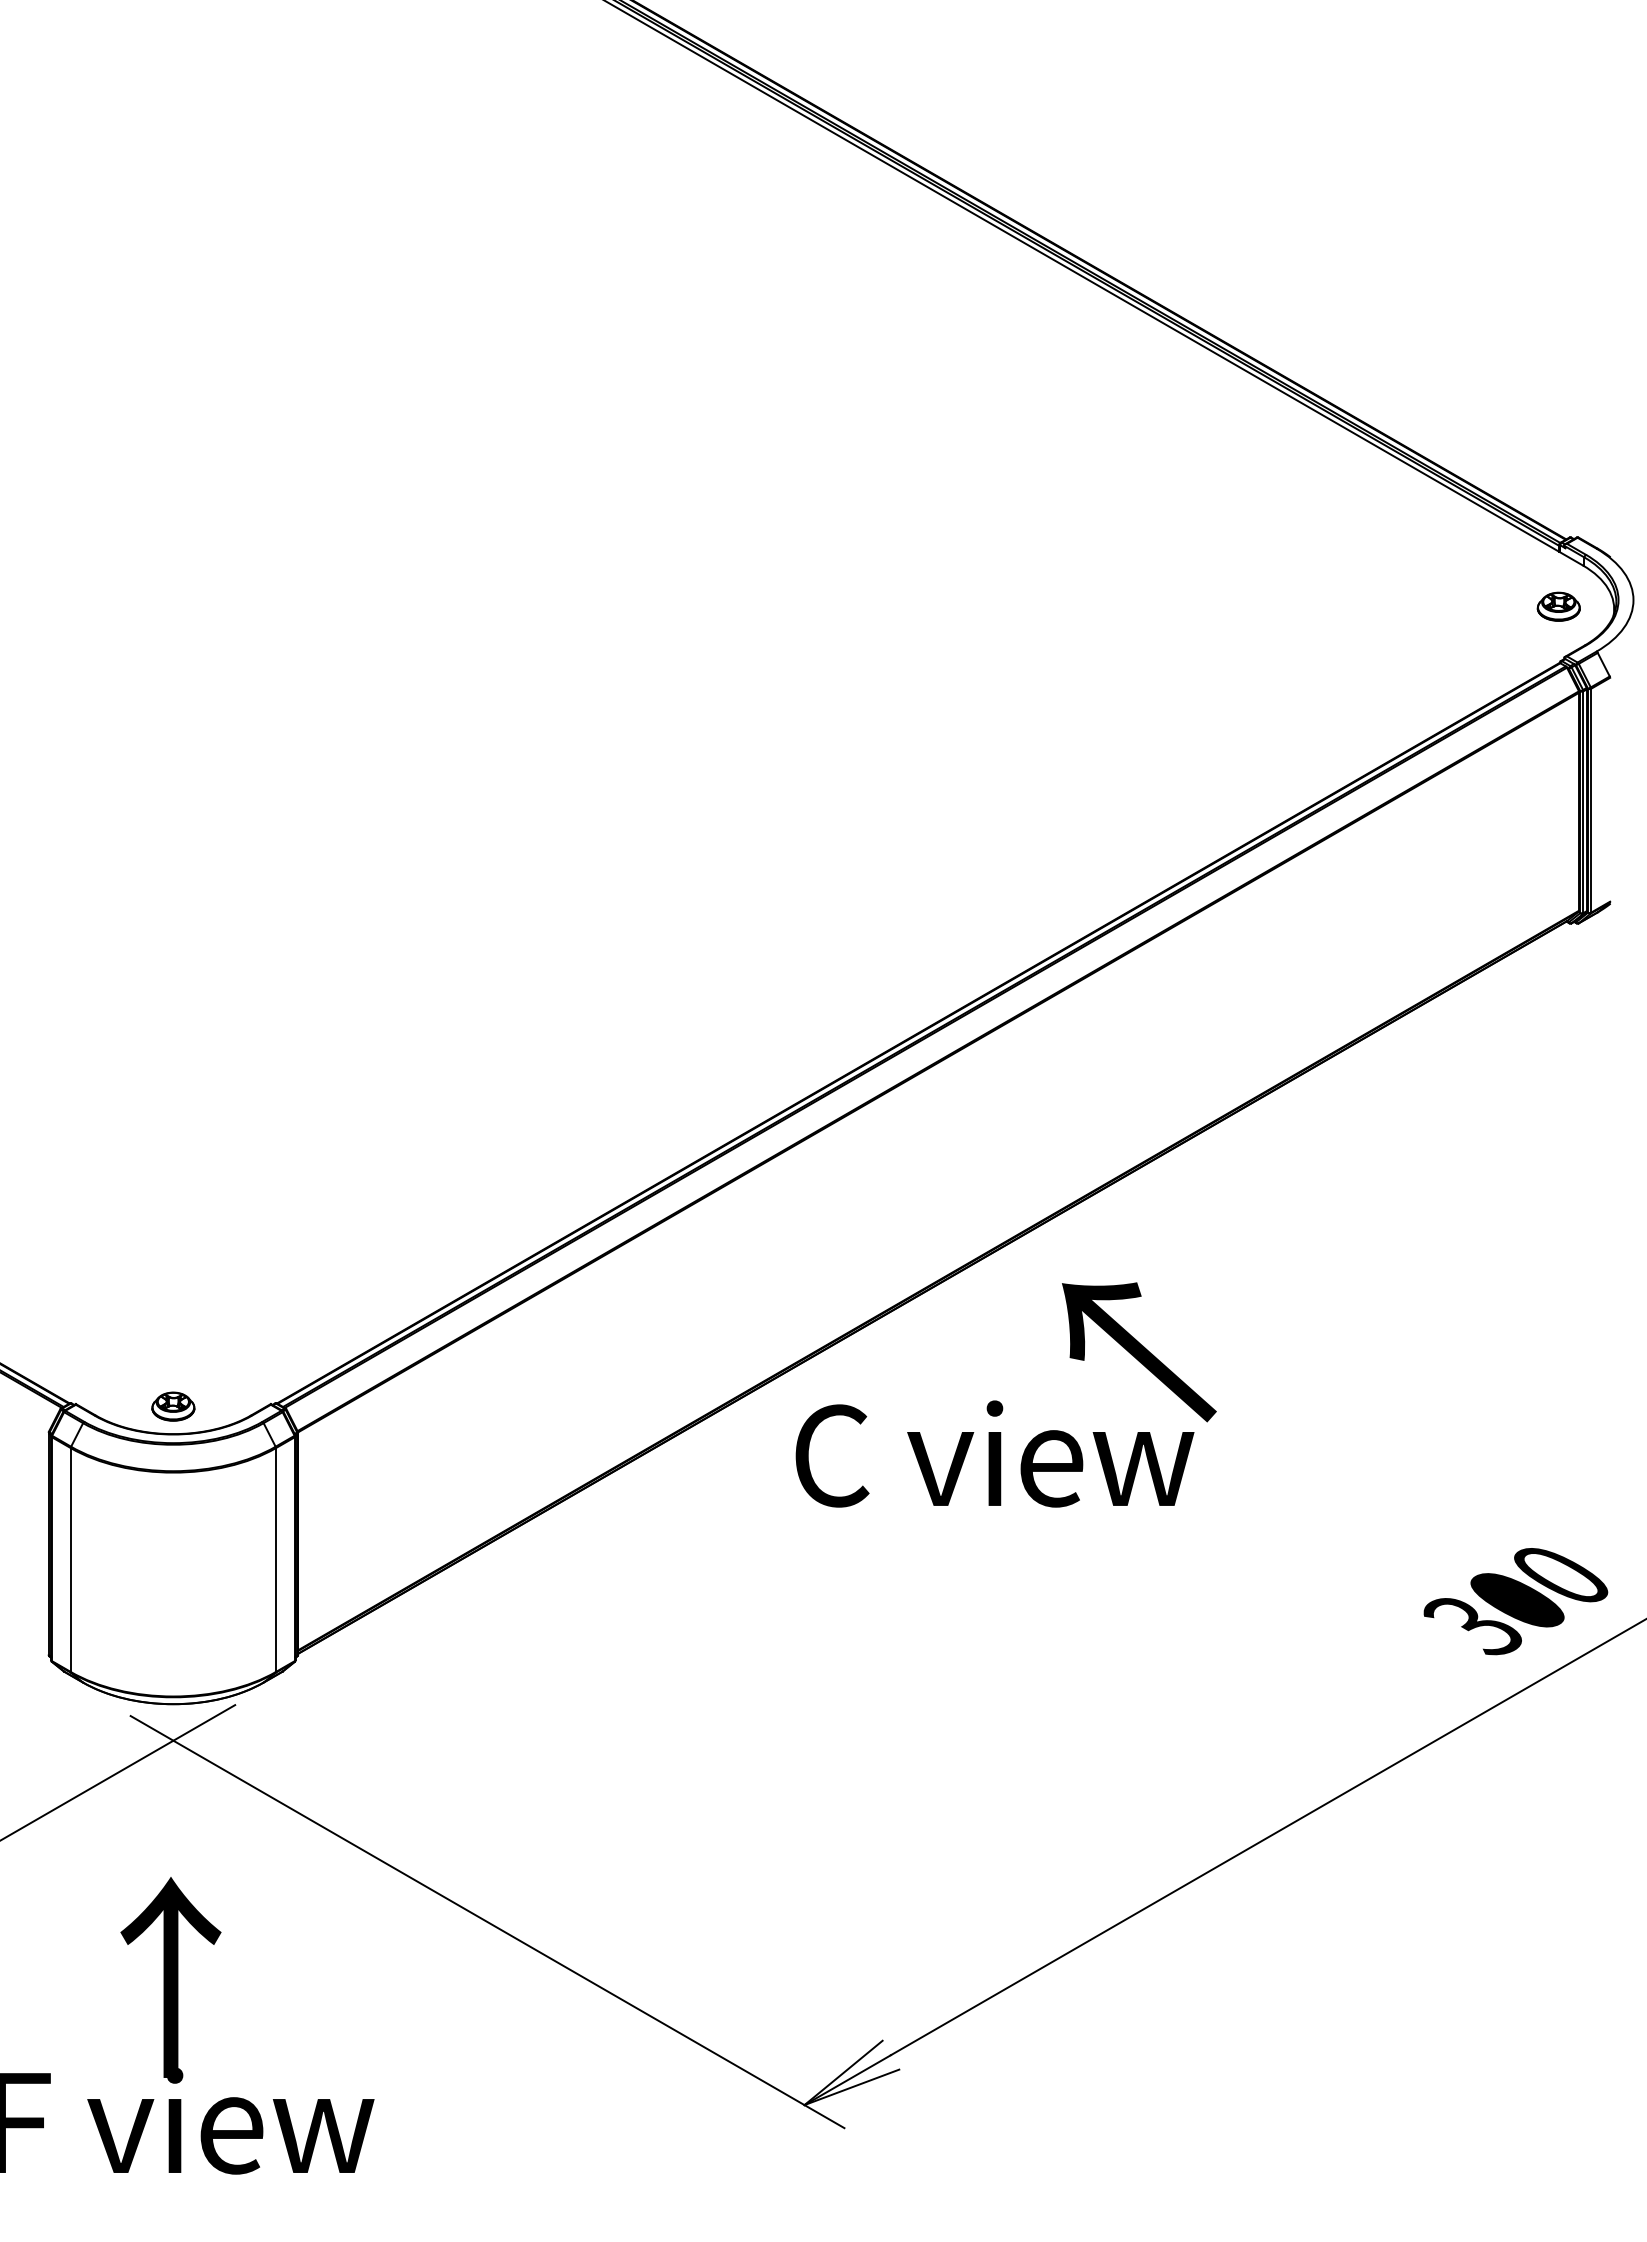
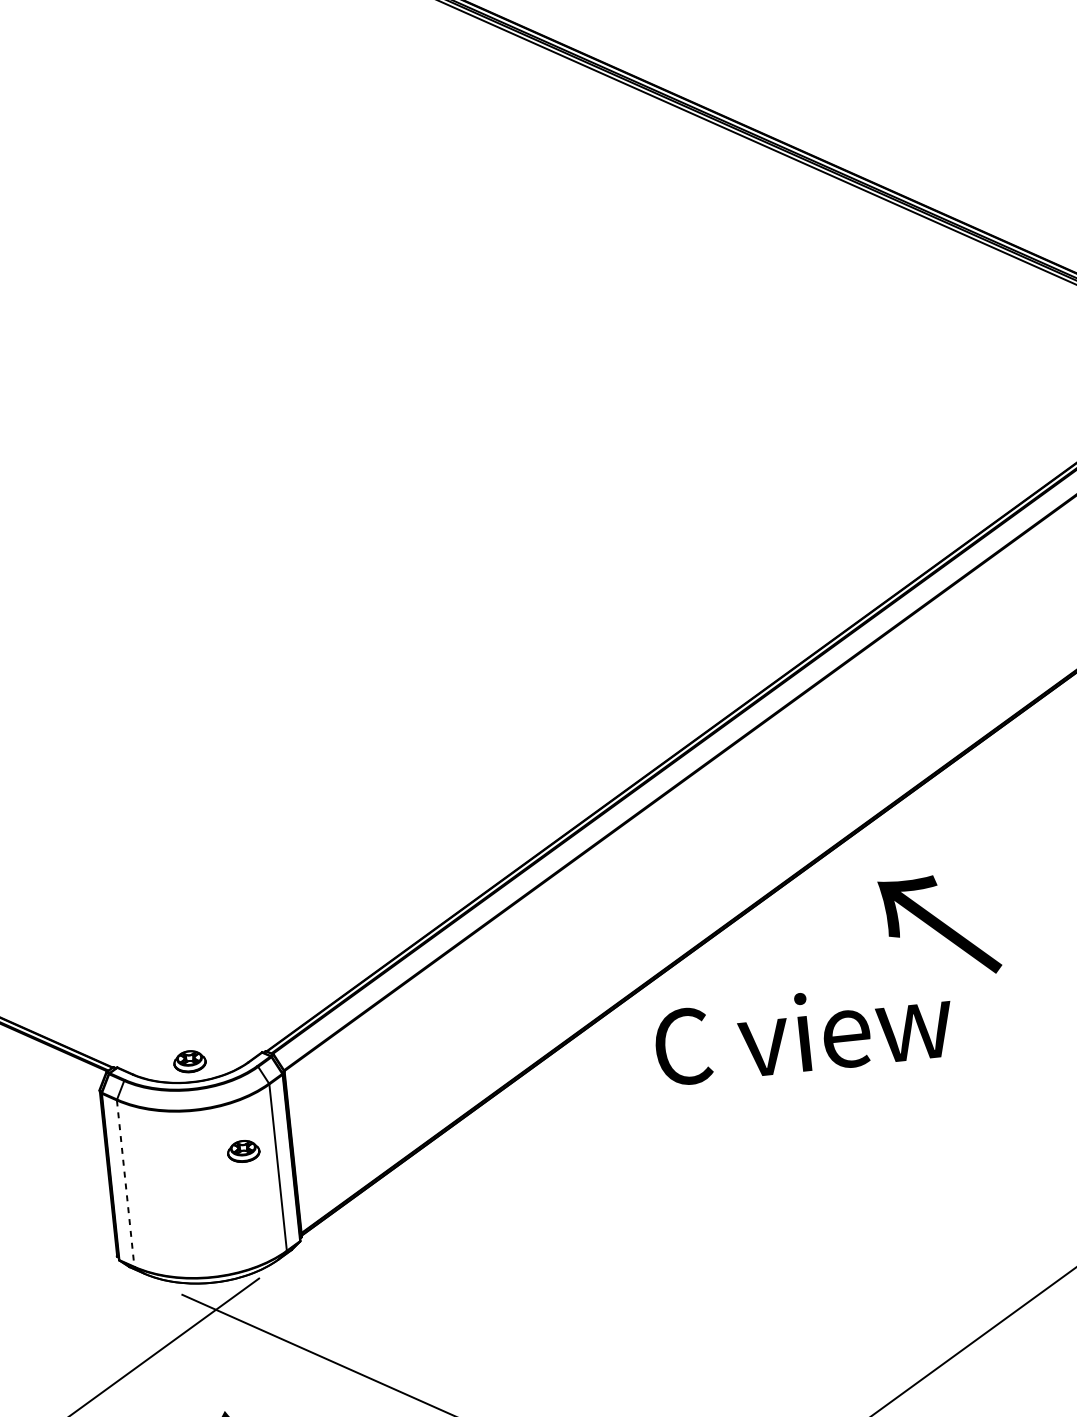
text: (1139, 1352) -> (940, 927), moved
part: (232, 1533) -> (243, 1151), added
line: (70, 1560) -> (125, 1184), solid -> dashed

